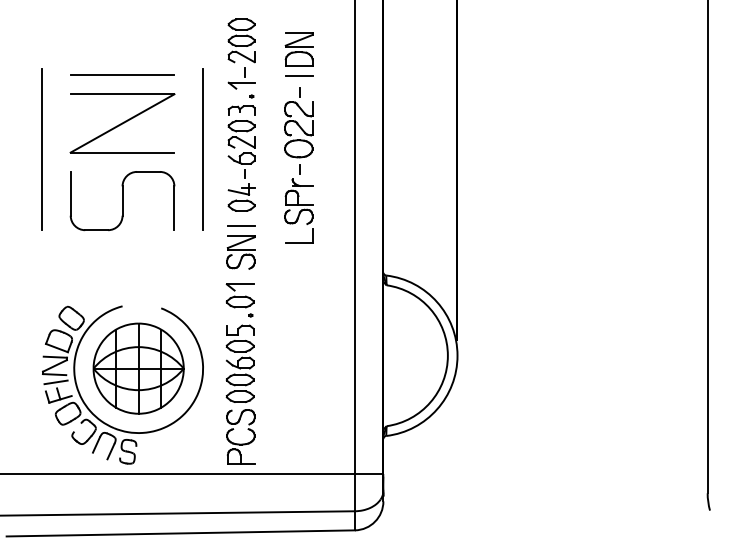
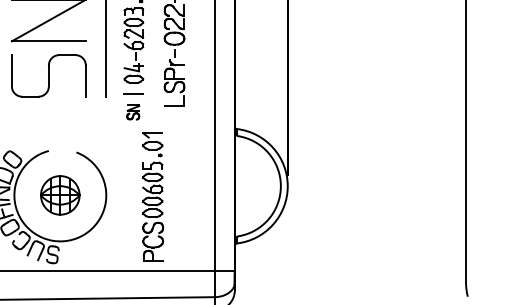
part: (240, 252) -> (132, 112), size x0.6
part: (138, 368) -> (60, 195), size x0.6
part: (240, 373) -> (152, 196), moved

